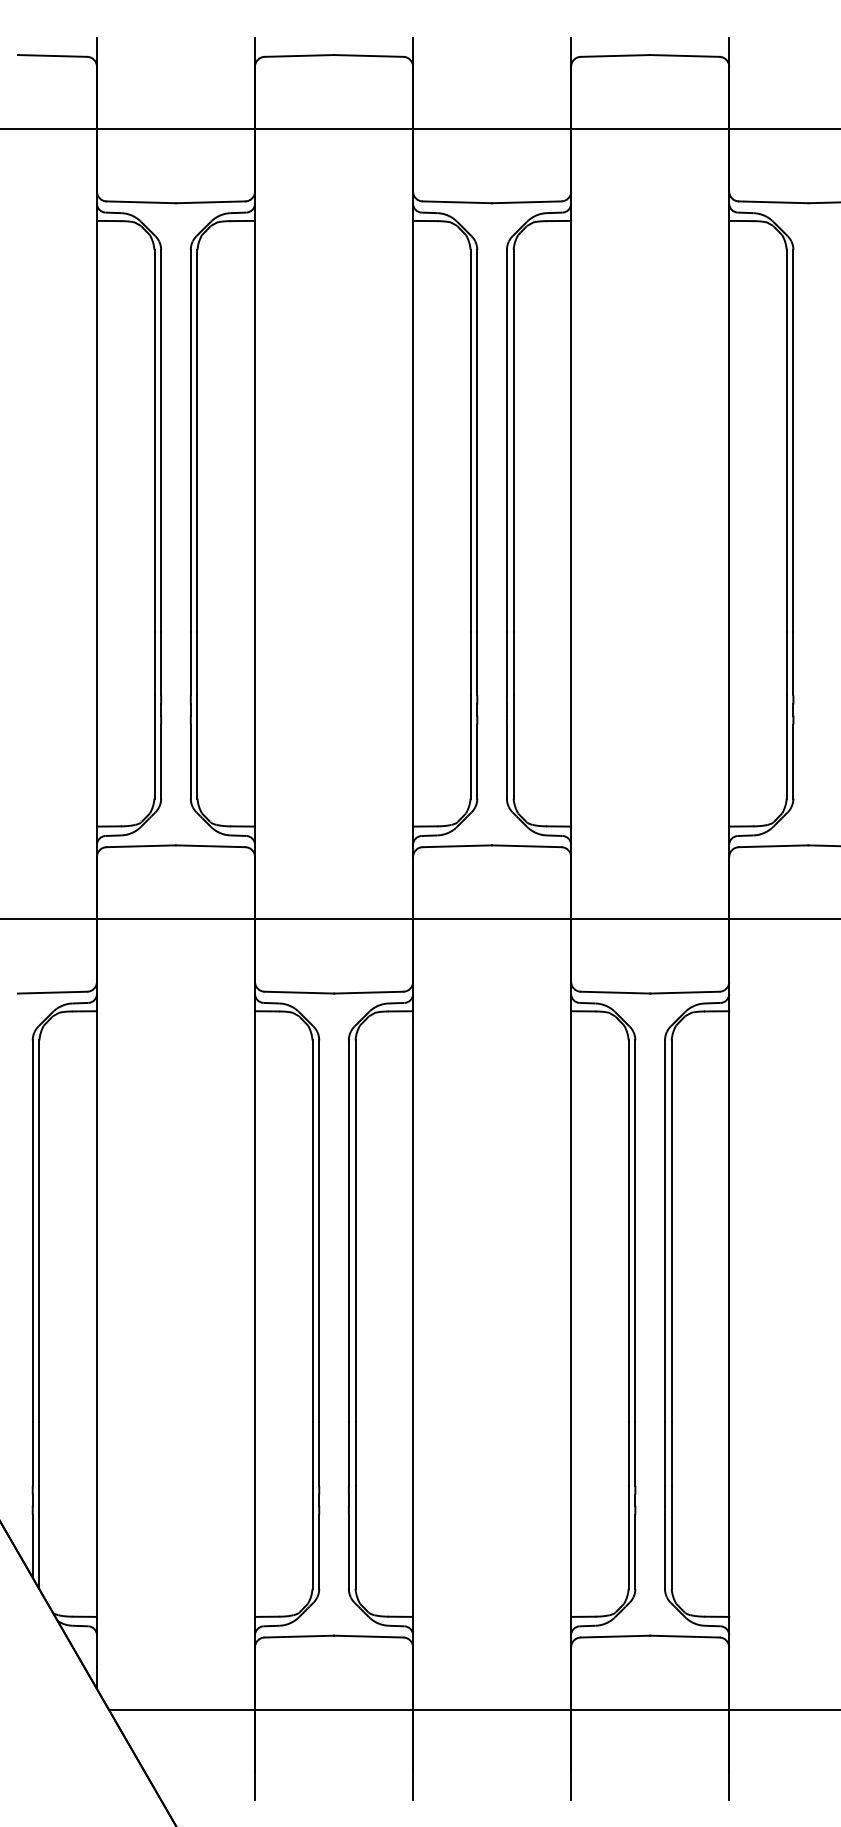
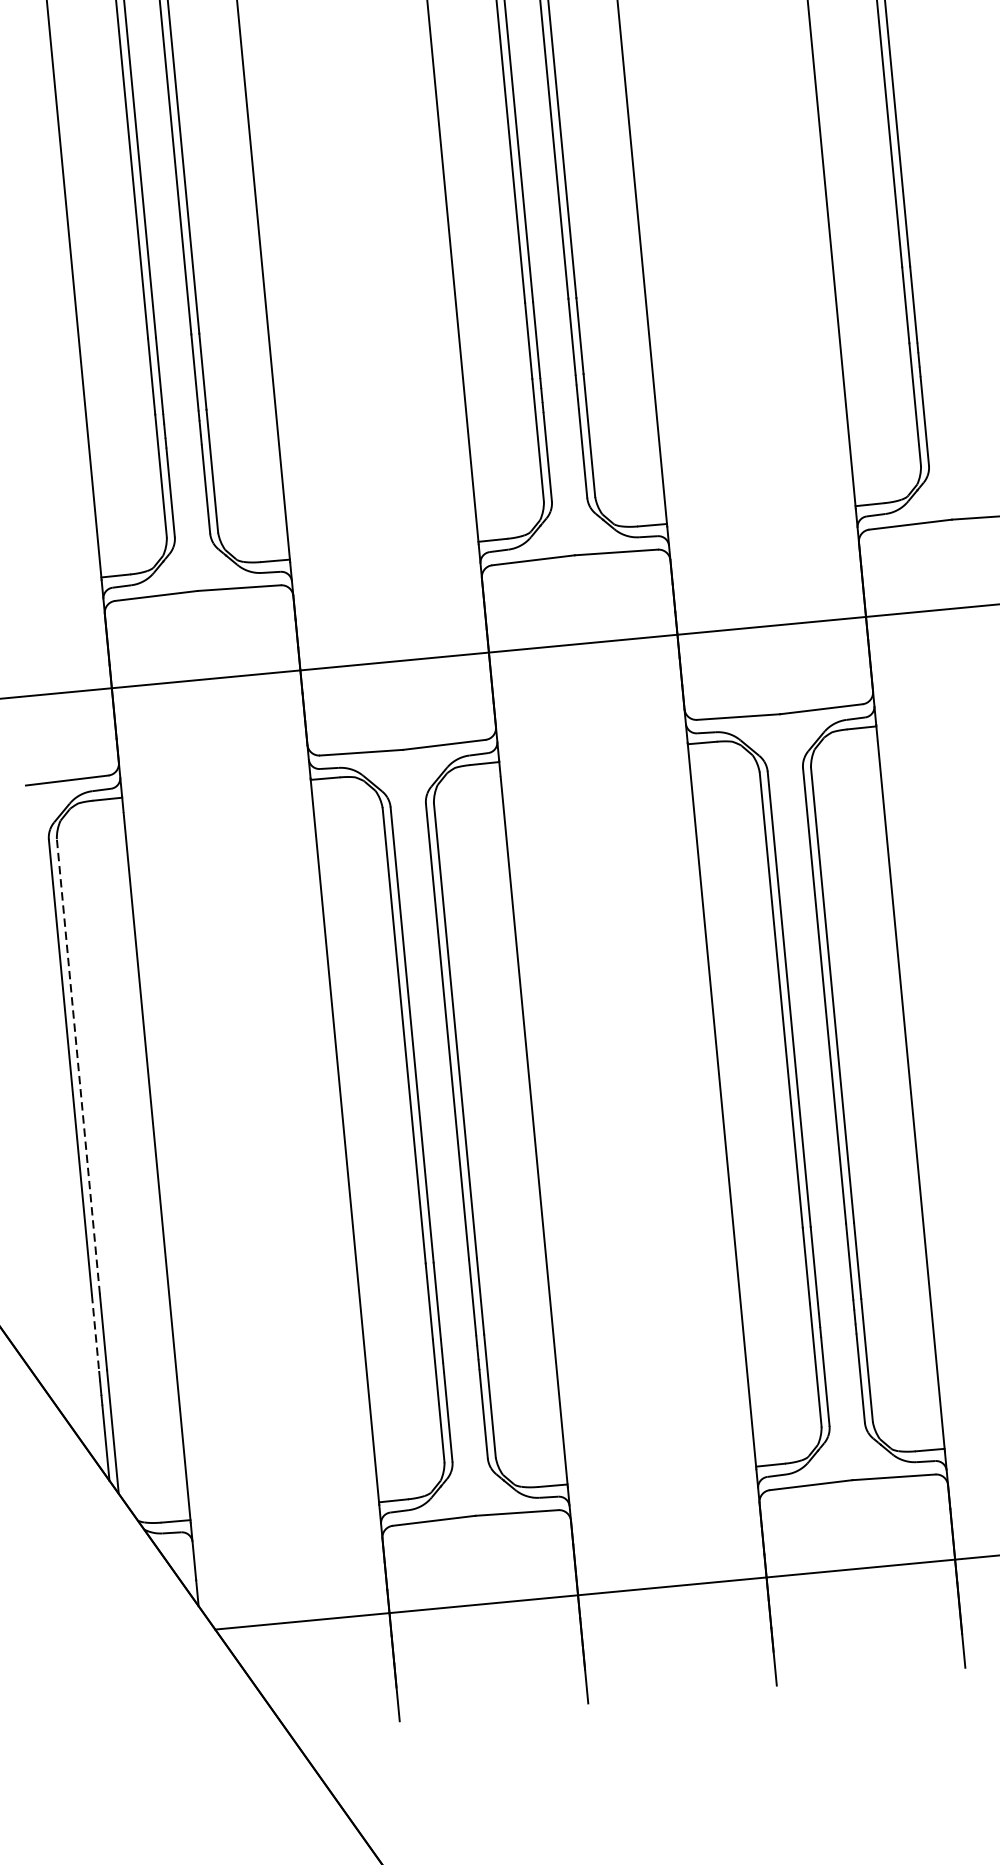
line: (39, 1231) -> (78, 1066), solid -> dashed
line: (32, 1453) -> (95, 1332), solid -> dashed

